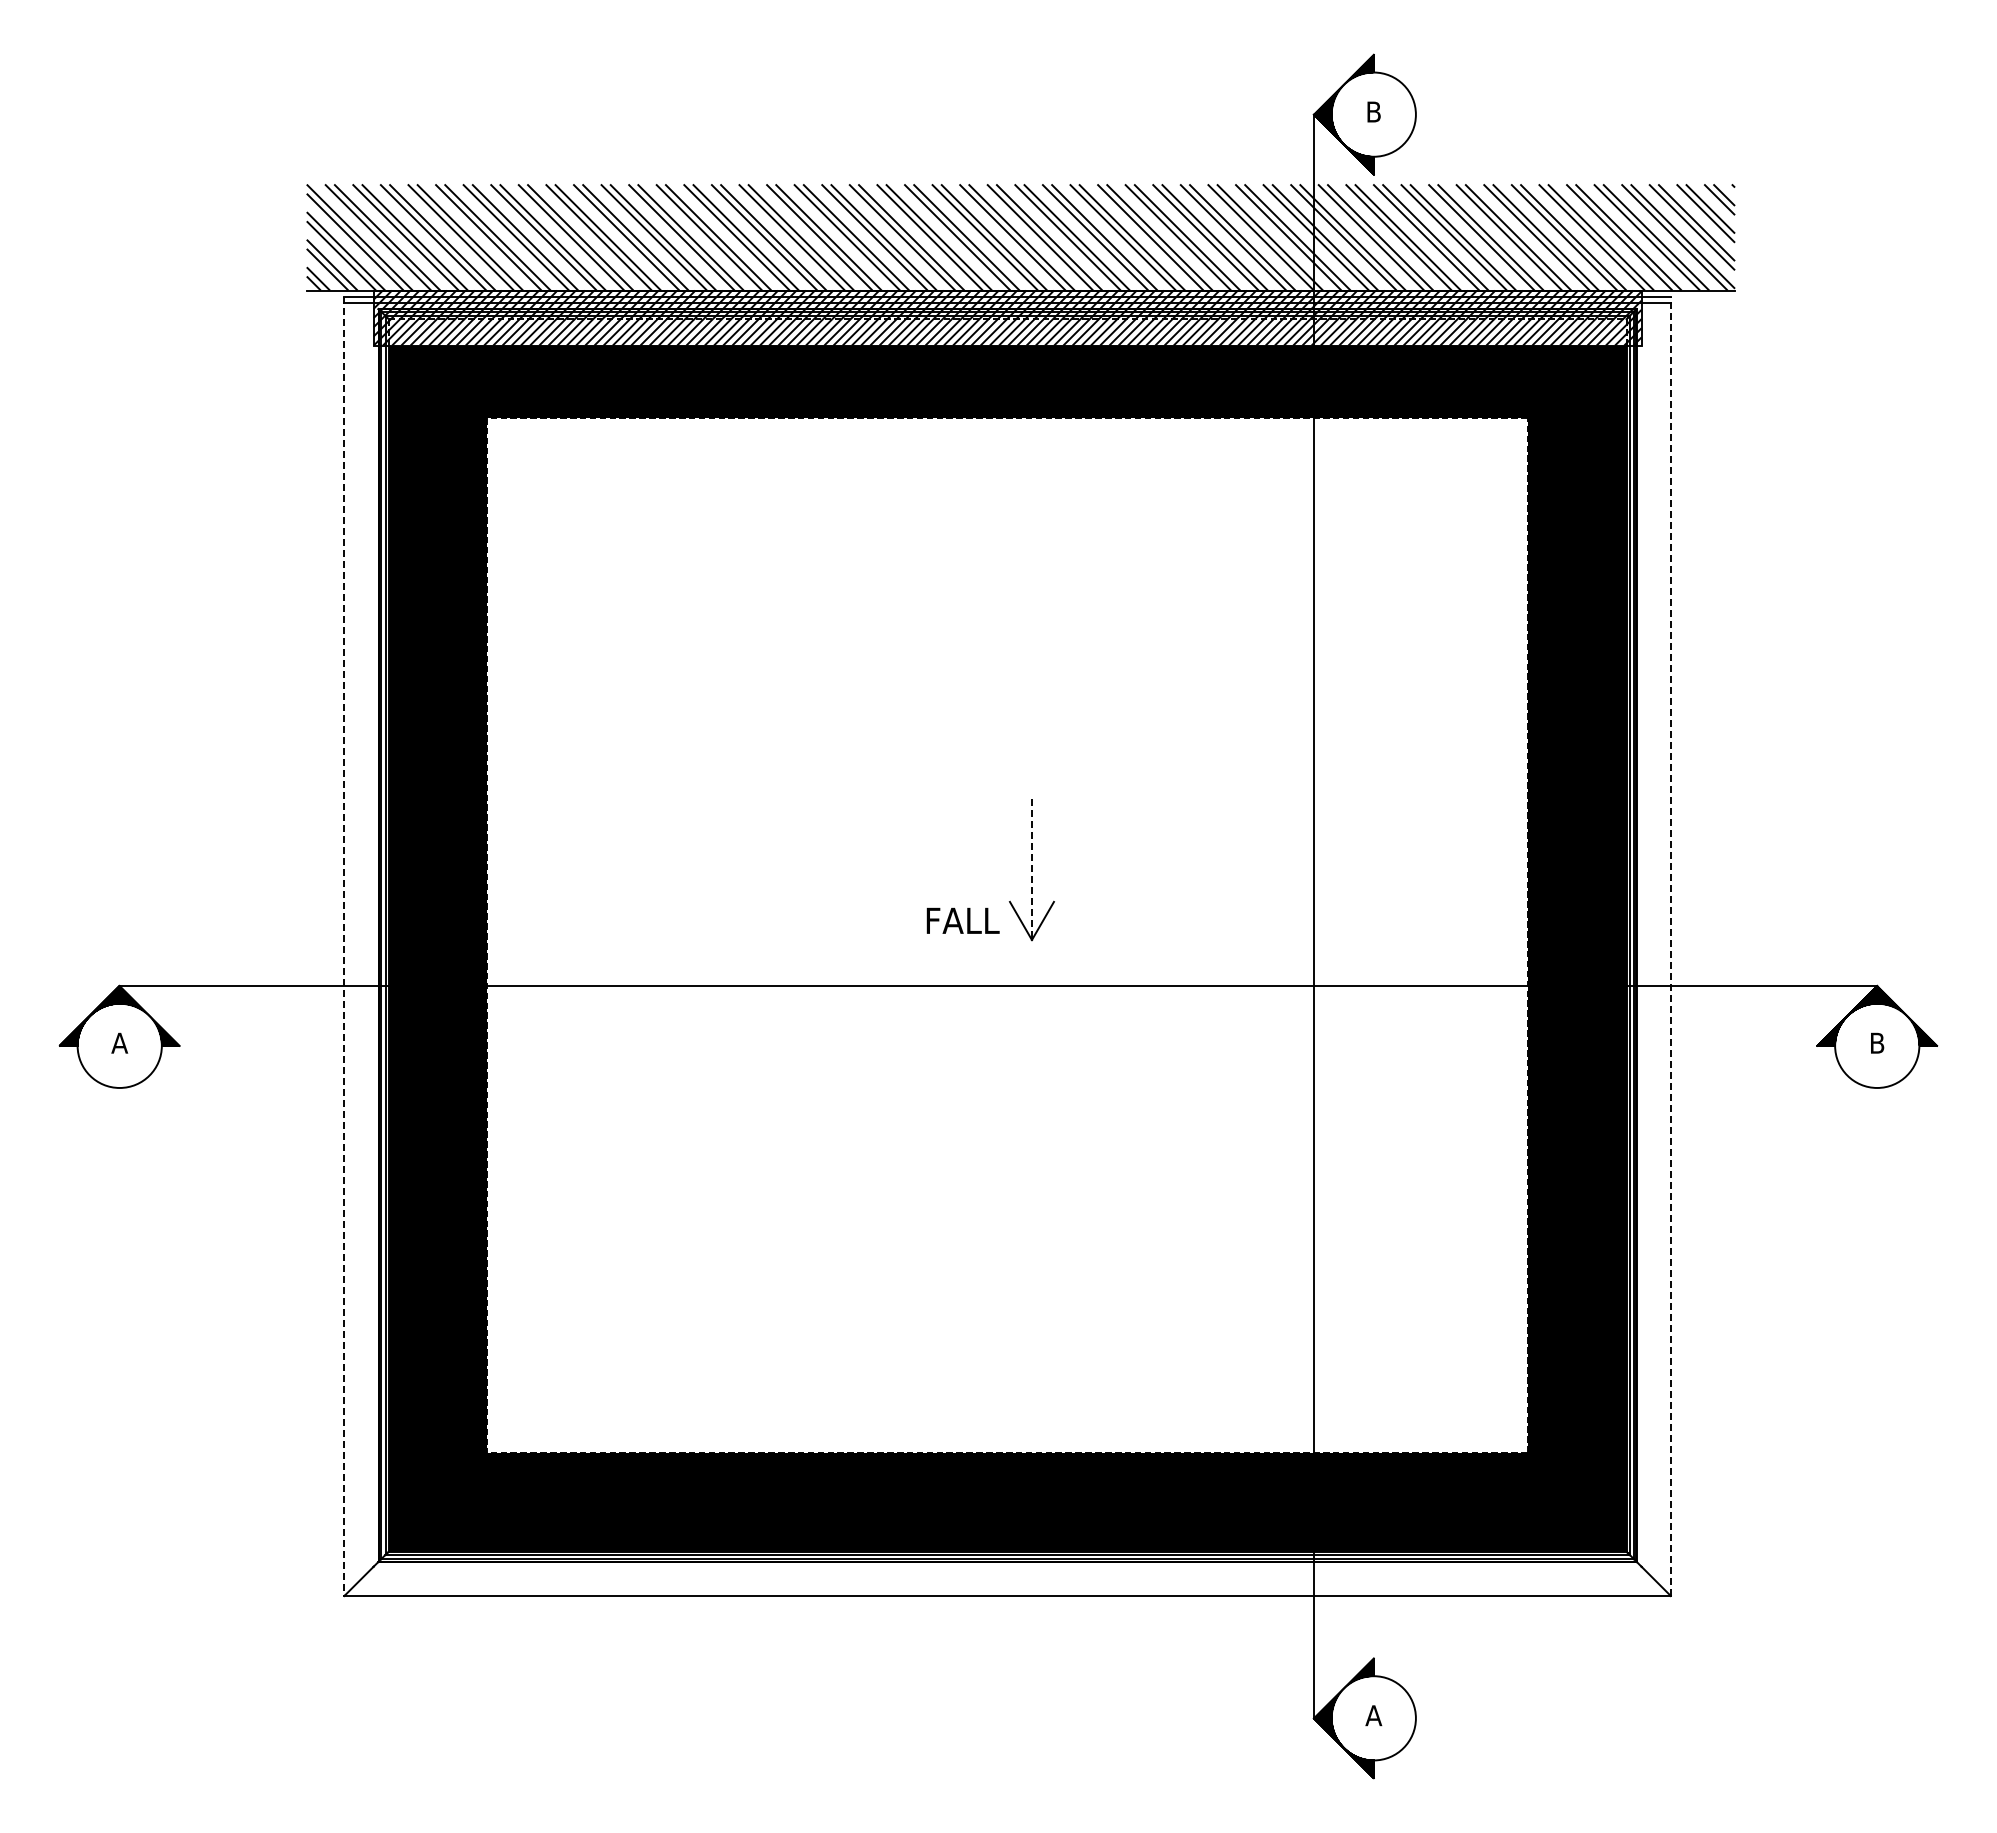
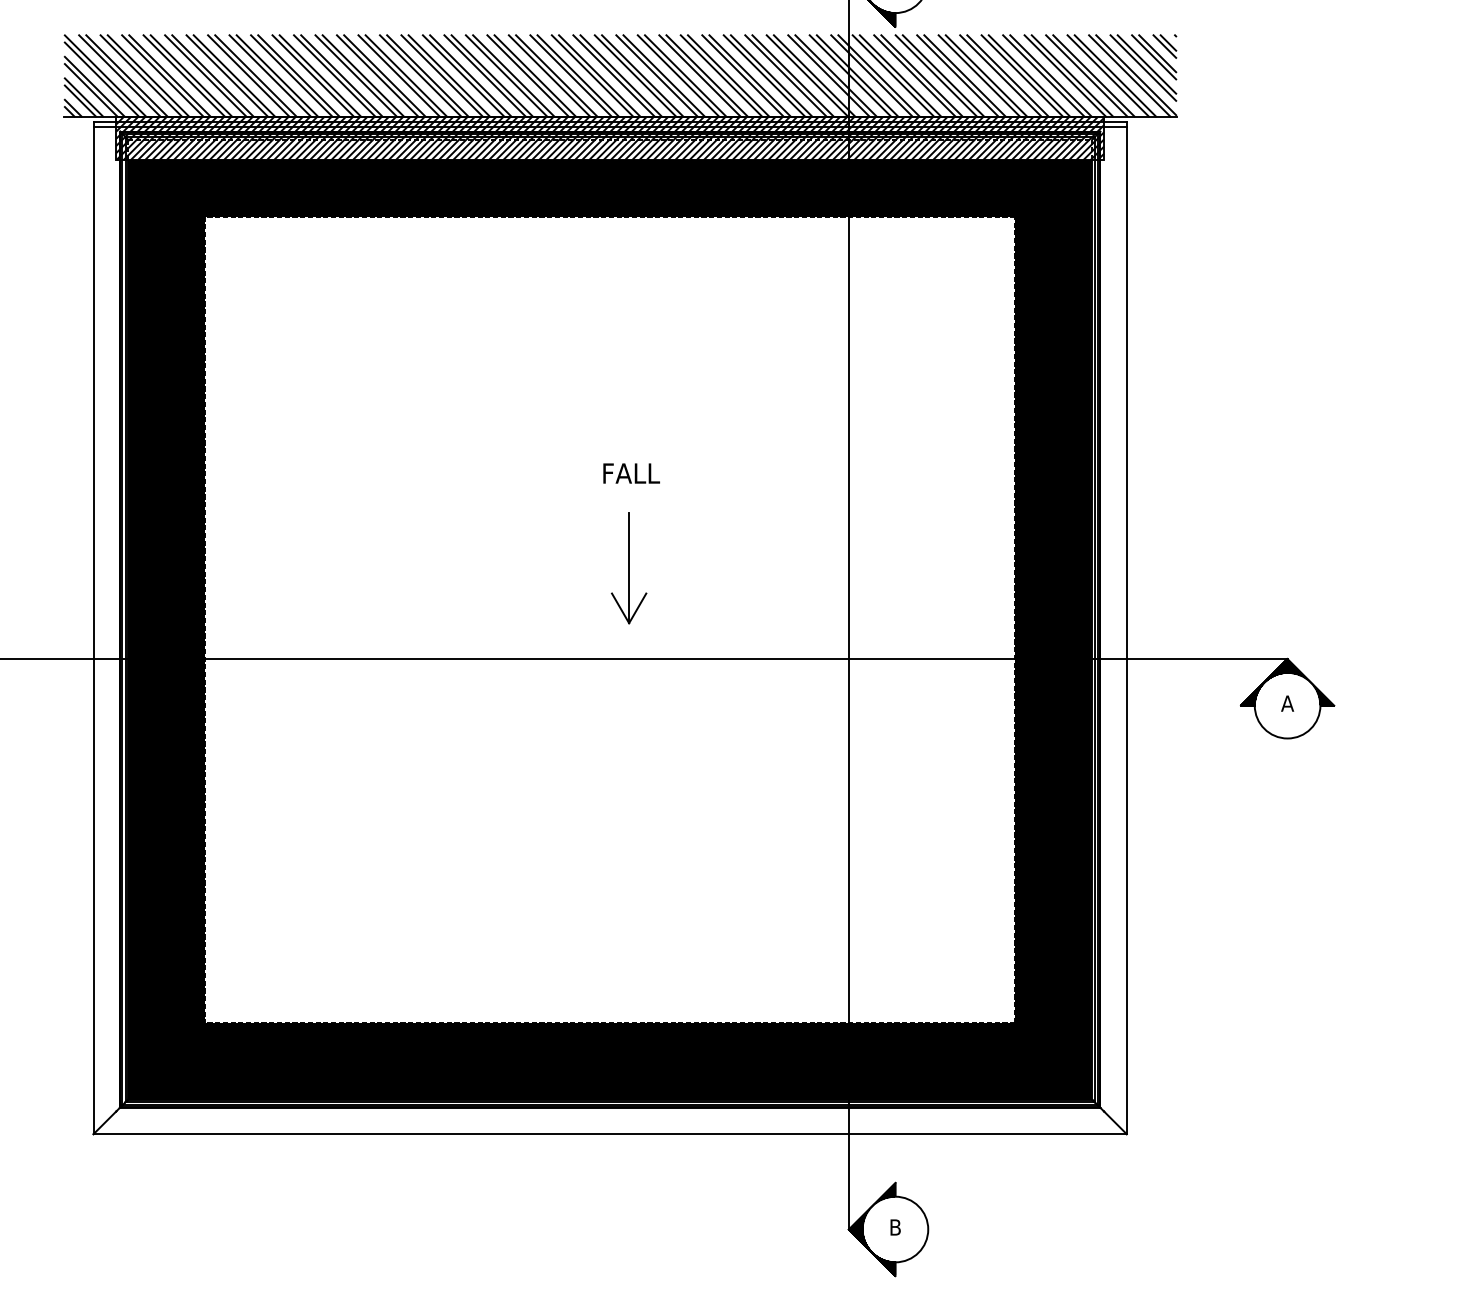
line: (1031, 869) -> (628, 568), dashed -> solid
text: (962, 920) -> (631, 473), moved
line: (344, 946) -> (93, 628), dashed -> solid
line: (1670, 946) -> (1126, 628), dashed -> solid
text: (1876, 1042) -> (1287, 703), B -> A
text: (1373, 1715) -> (895, 1227), A -> B

